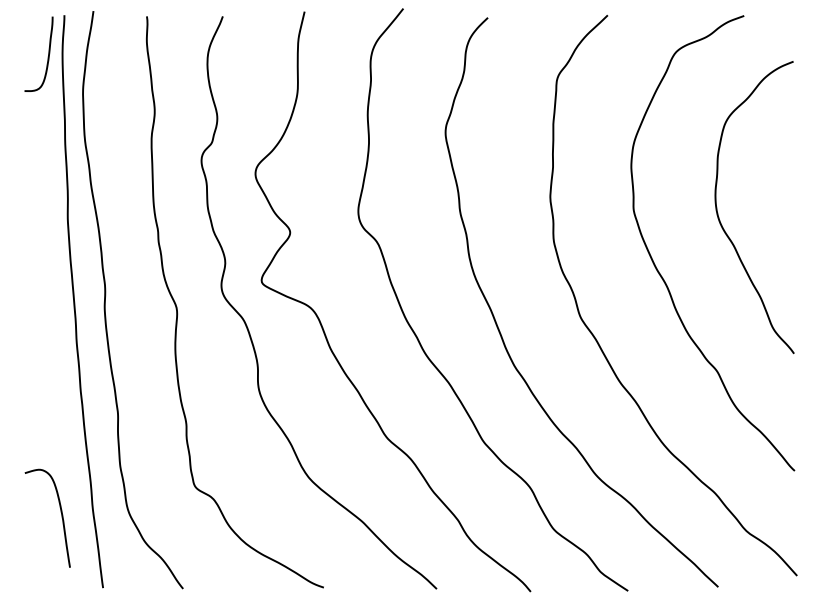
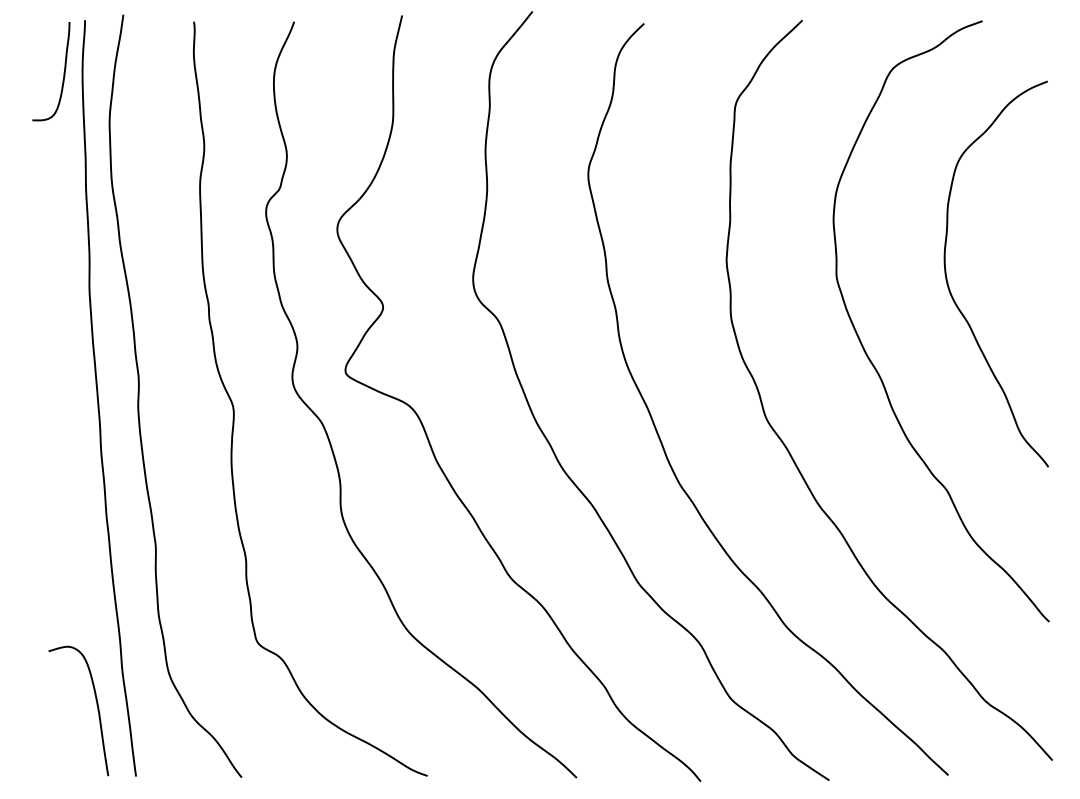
curve: (60, 512) -> (95, 703), moved

